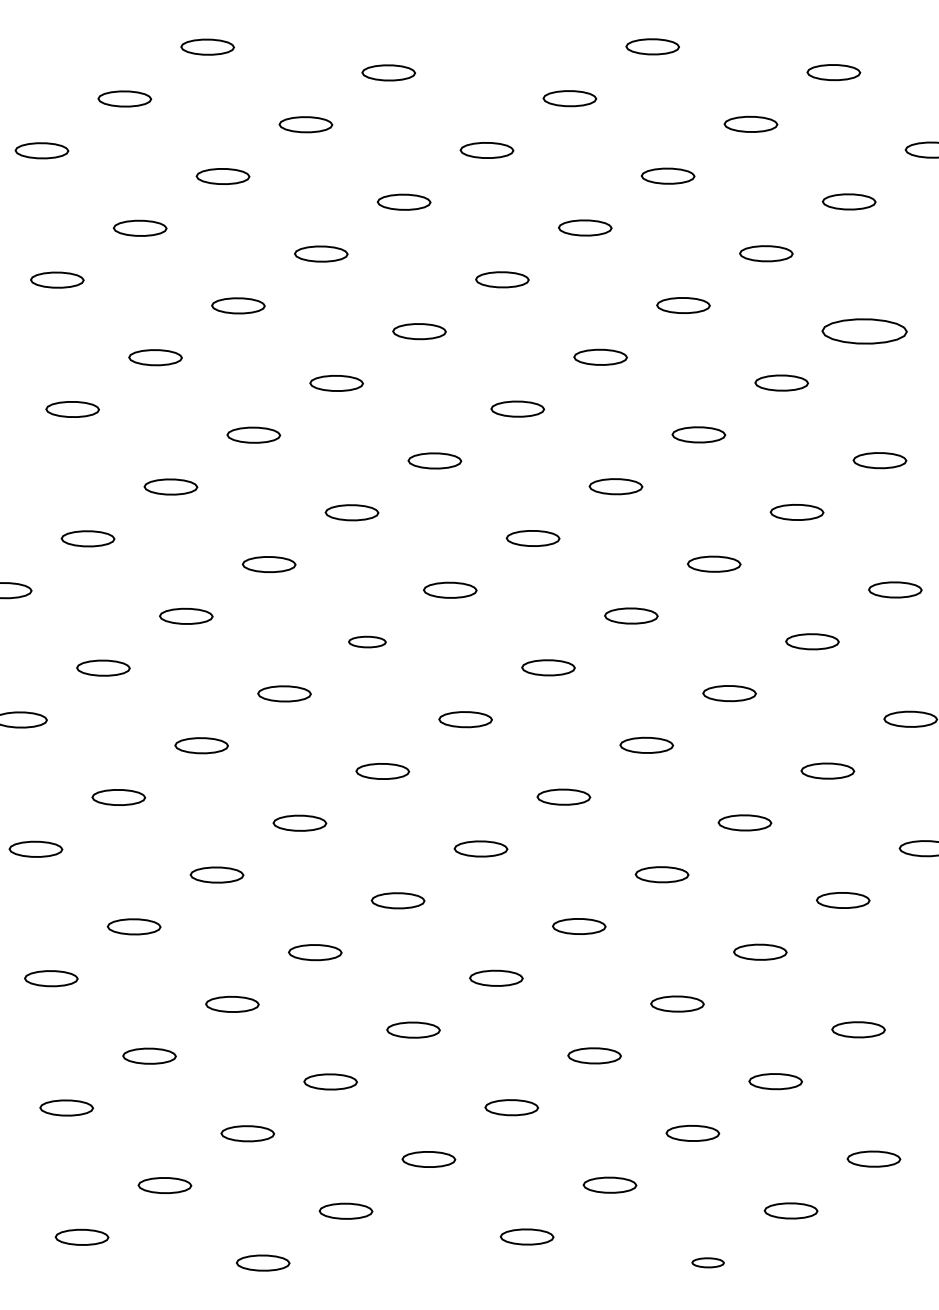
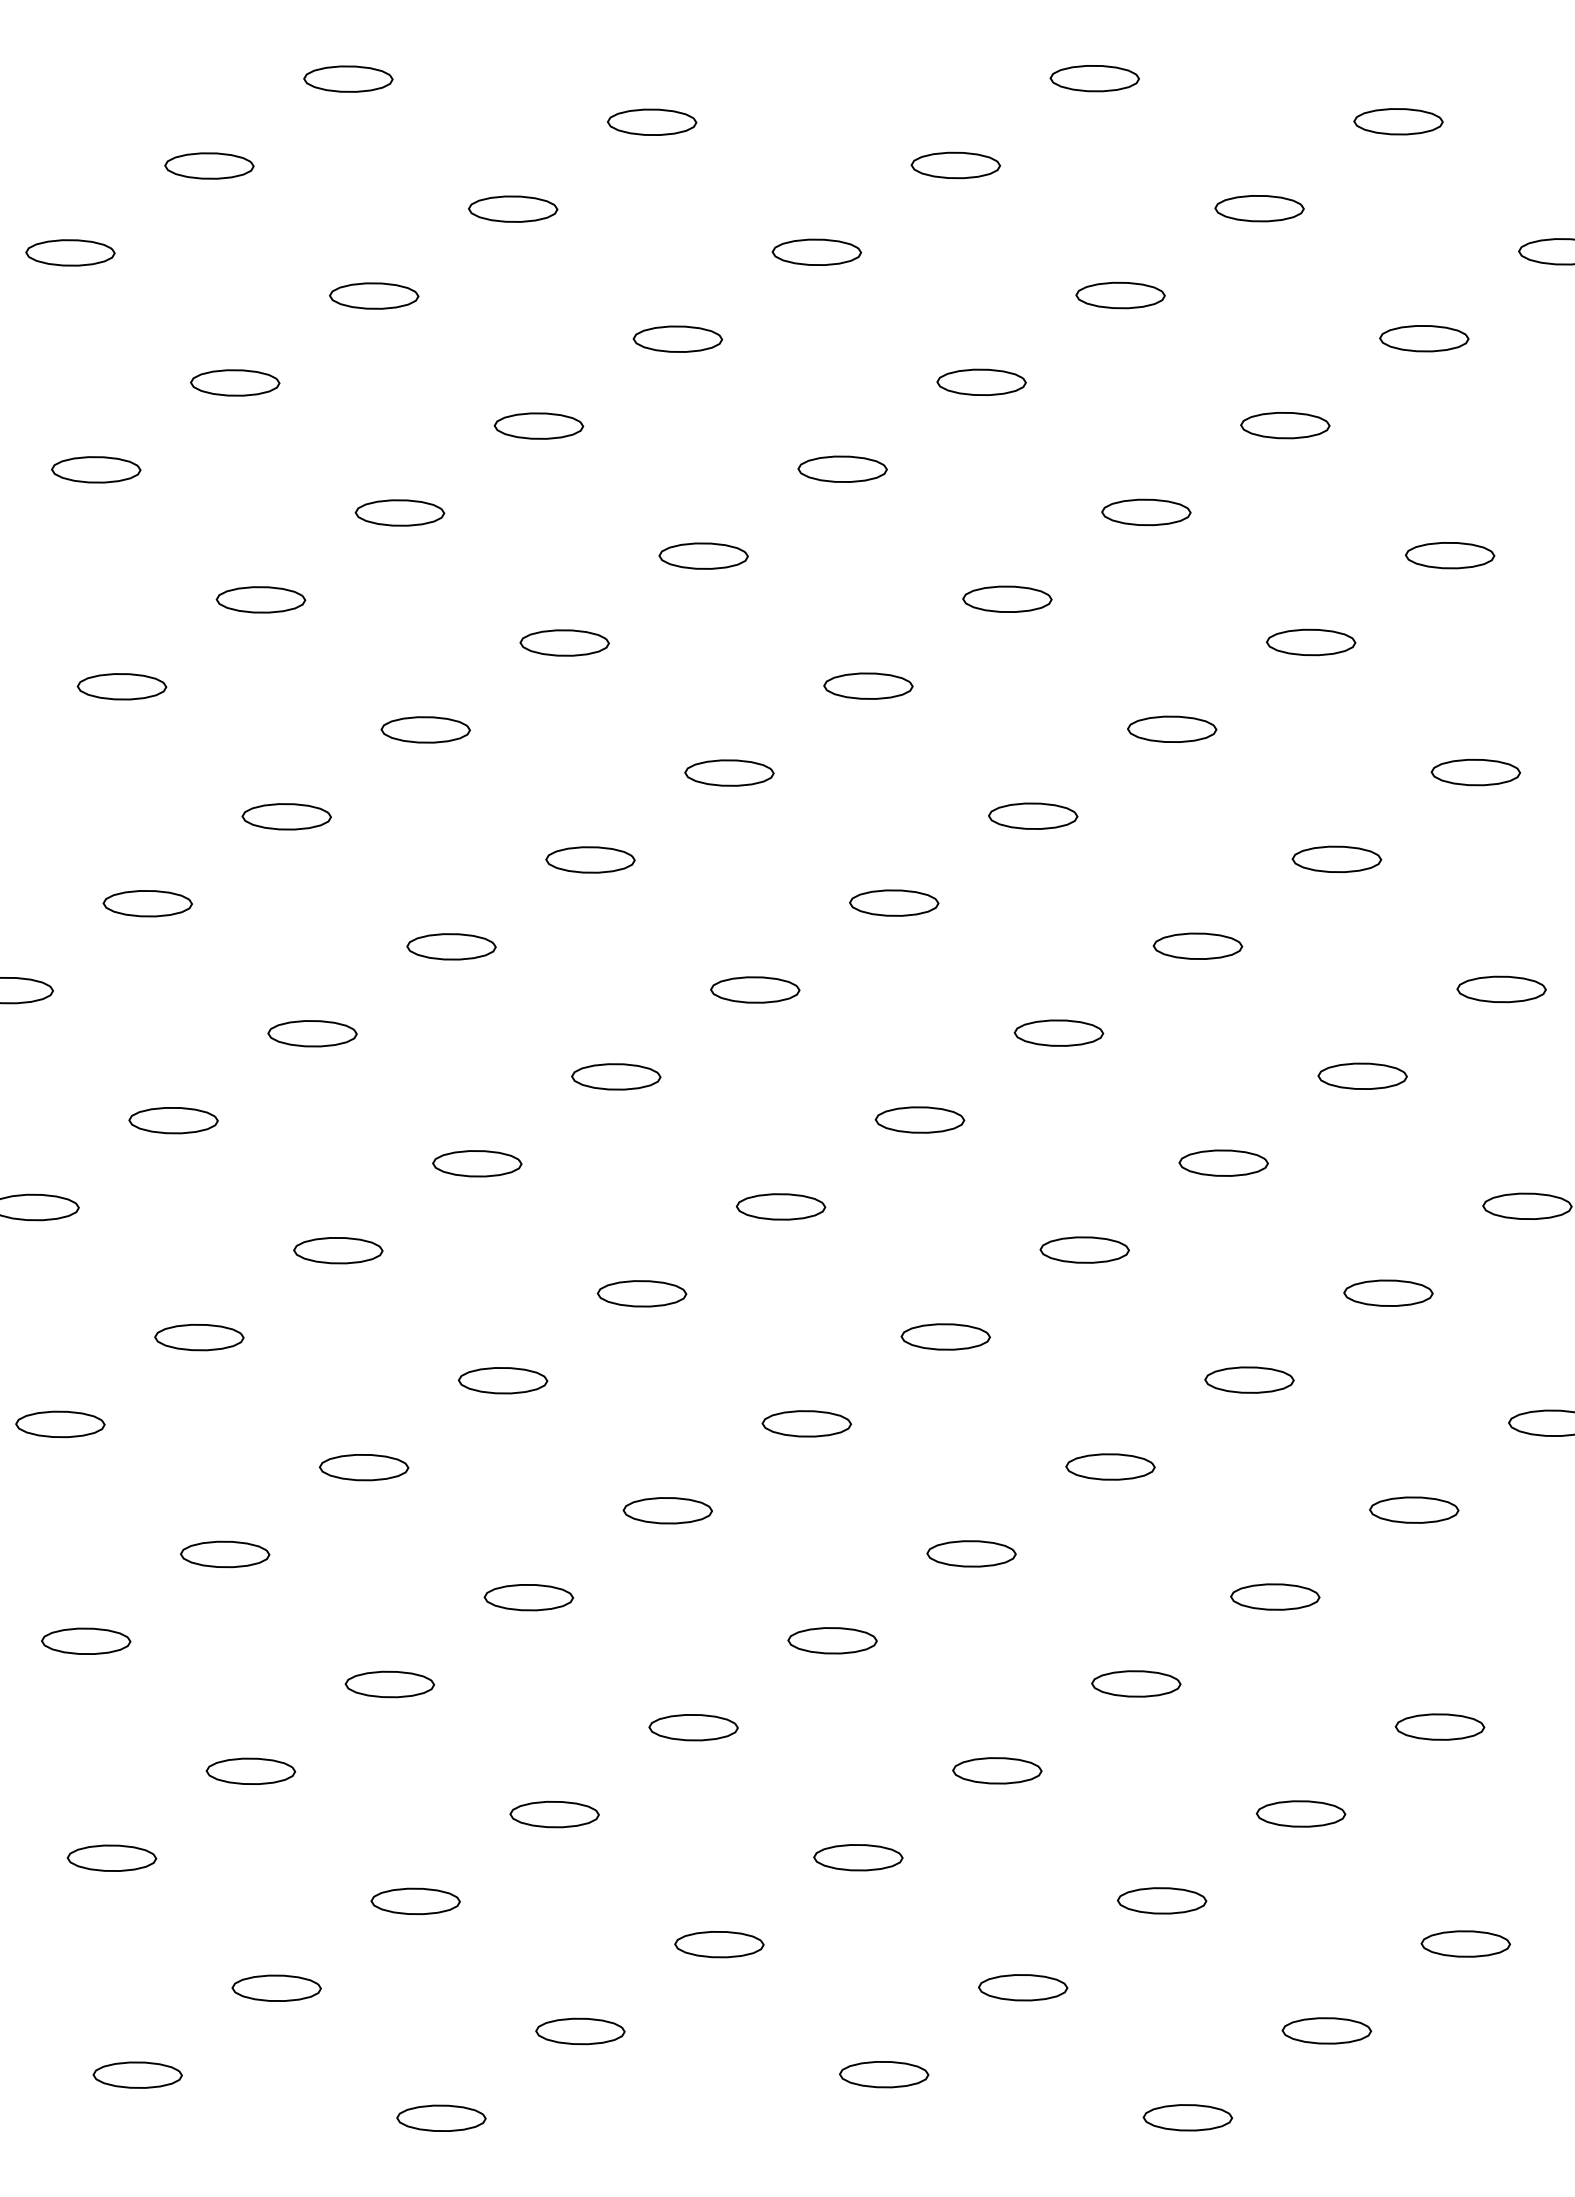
part: (864, 330) -> (1449, 554), size x0.62
part: (367, 641) -> (616, 1075), size x1.43
part: (707, 1262) -> (1186, 2117), size x1.67

